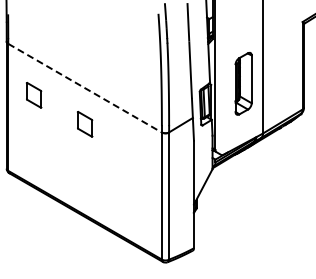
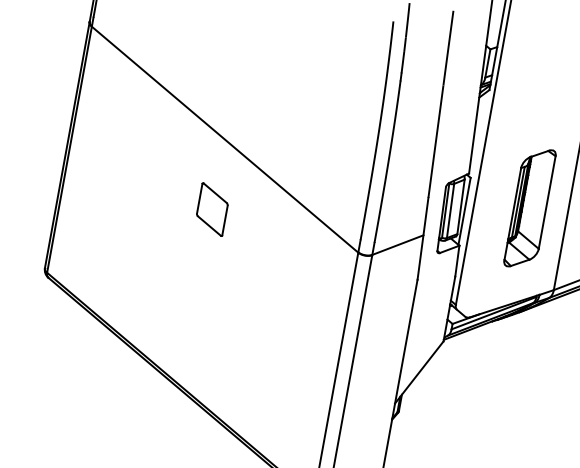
part: (243, 83) -> (529, 207), moved
line: (85, 88) -> (225, 140), dashed -> solid
part: (34, 95) -> (124, 135), removed

